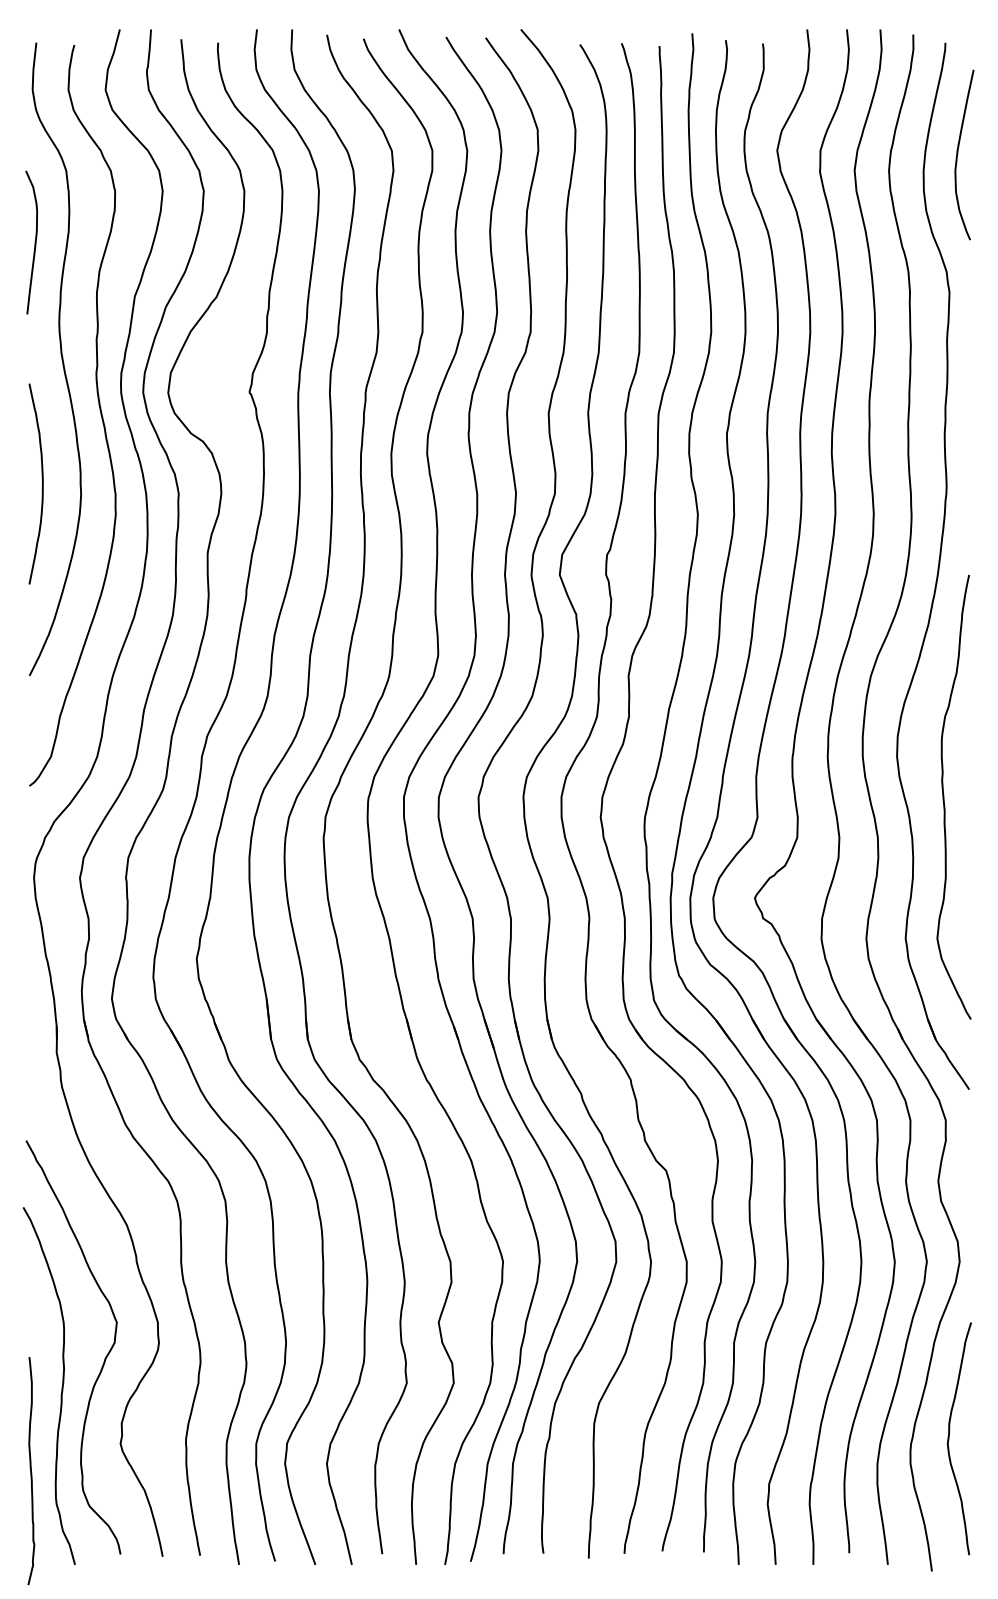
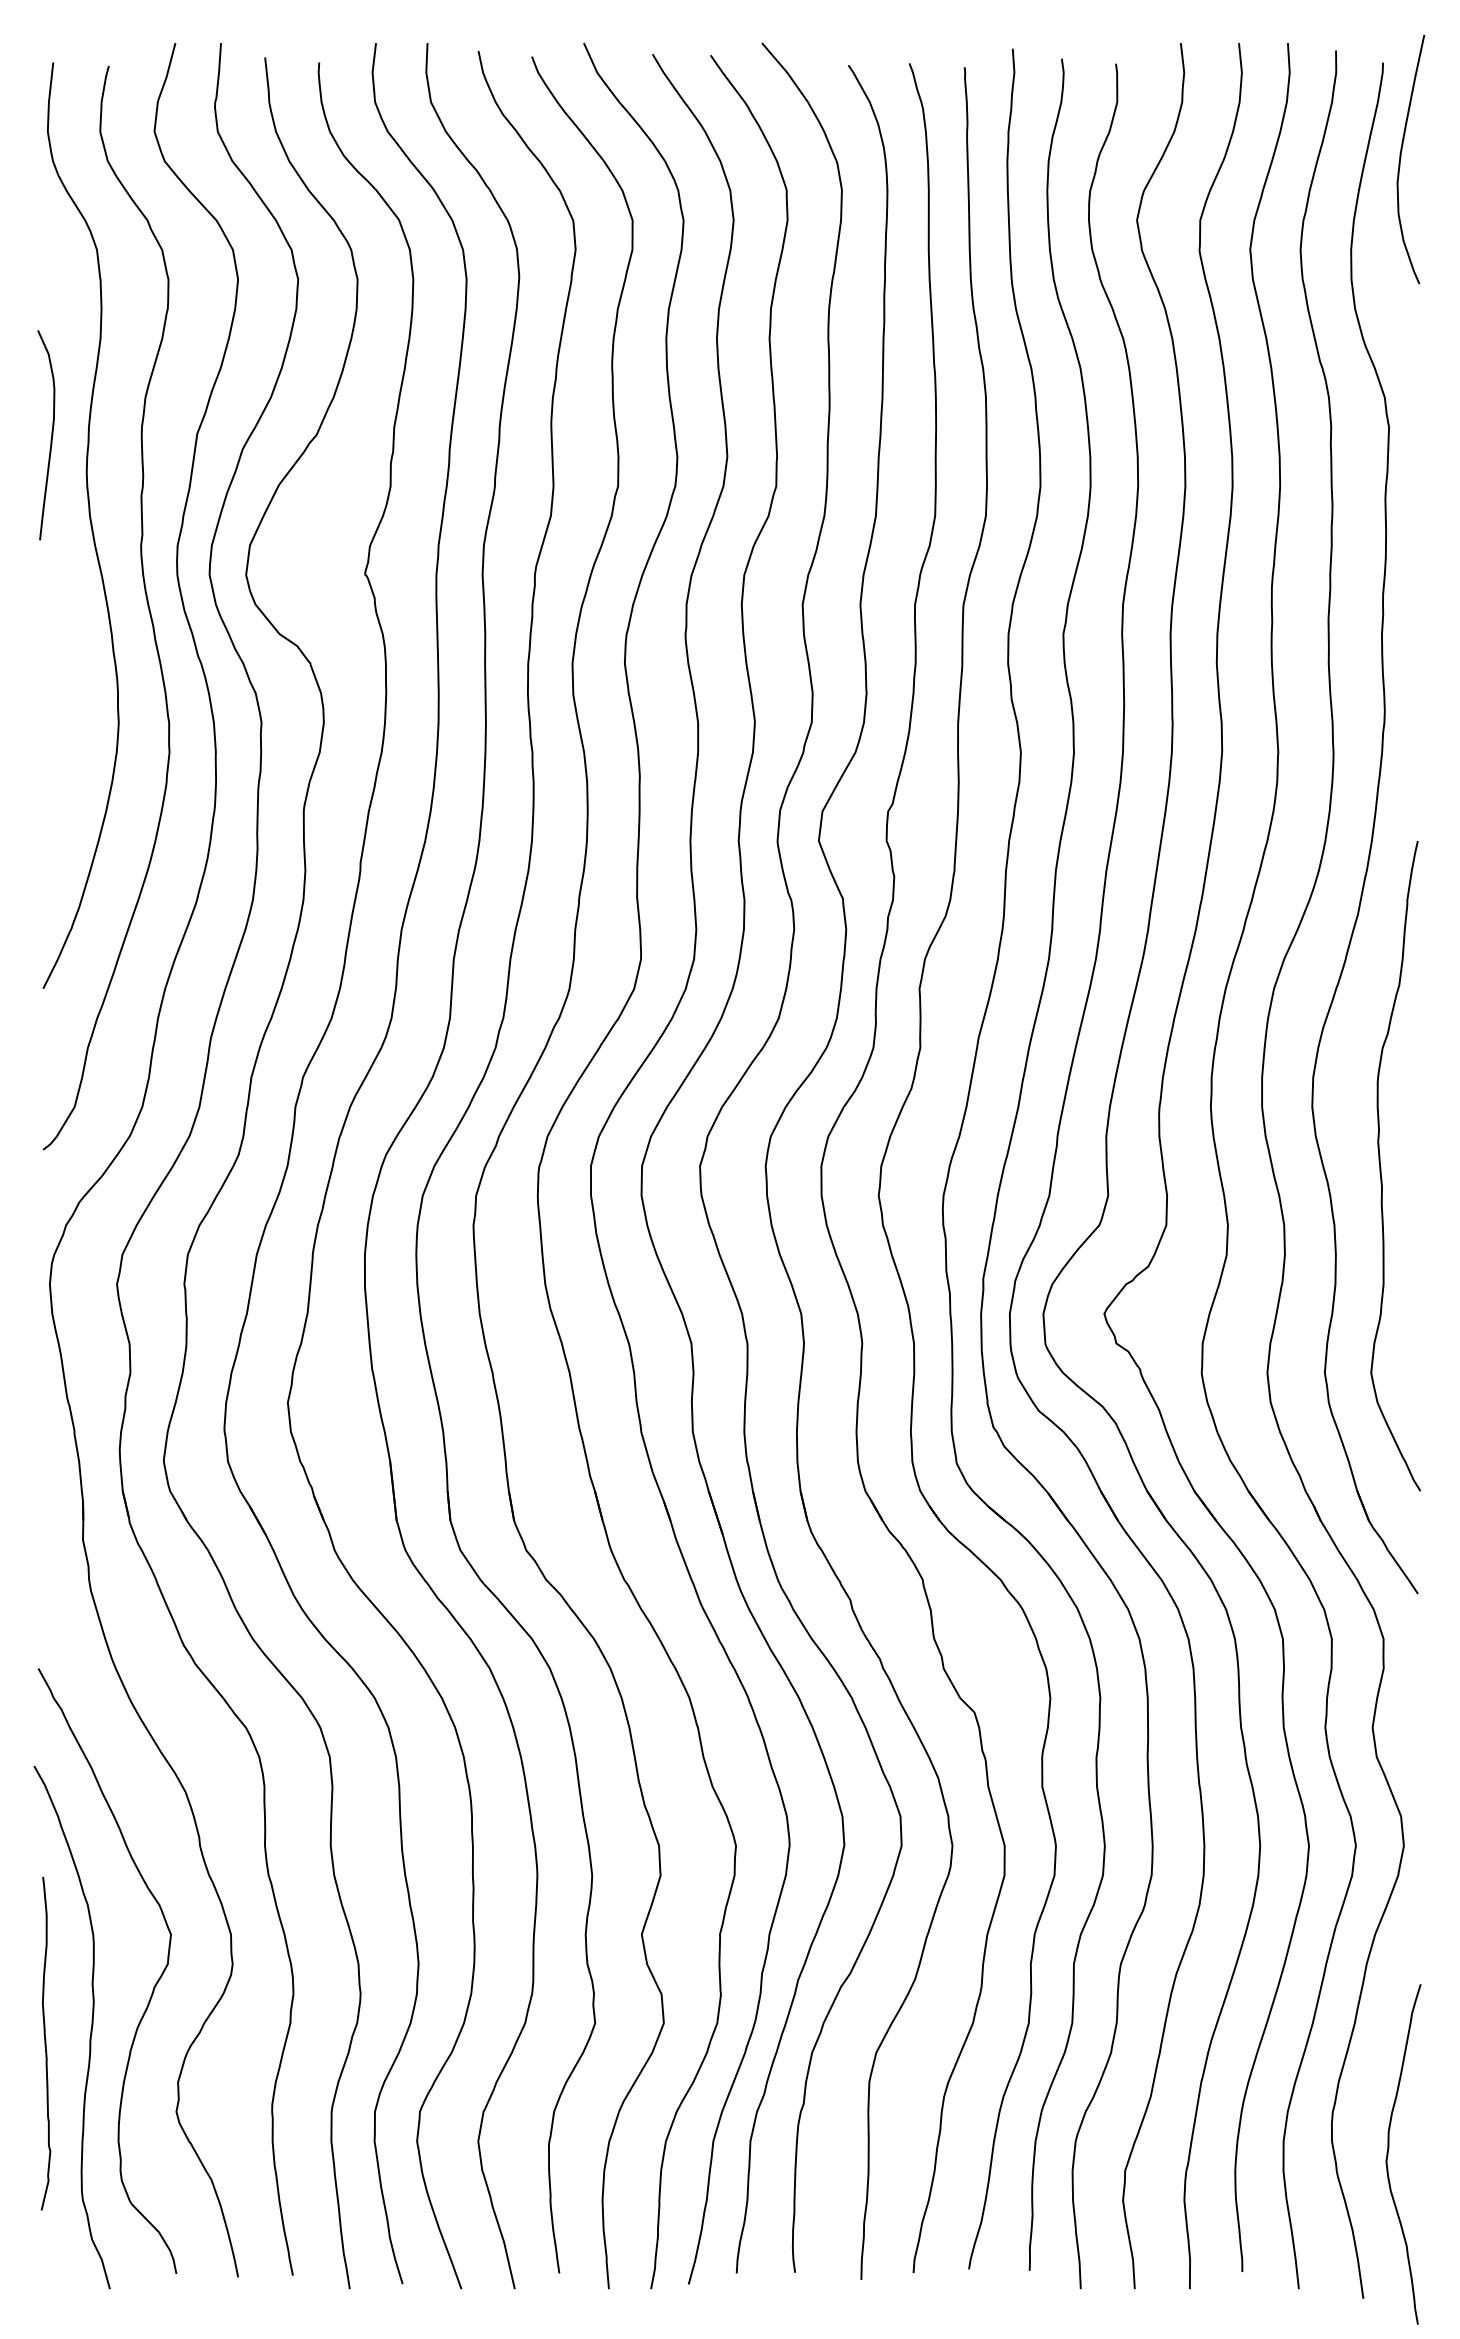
curve: (958, 153) -> (1402, 157), moved
curve: (34, 242) -> (50, 435), moved
curve: (42, 483) -> (62, 707), removed
curve: (949, 1438) -> (1388, 2153), moved
curve: (31, 1471) -> (46, 2044), moved

